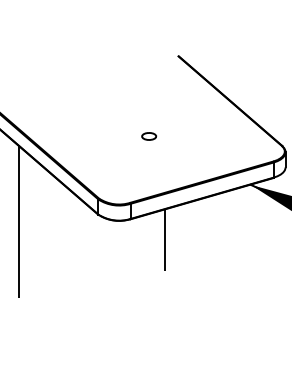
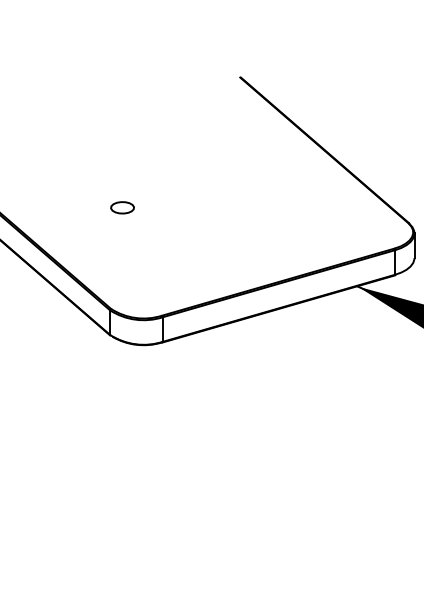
part: (149, 136) -> (123, 207), moved
line: (165, 240) -> (219, 377), removed

